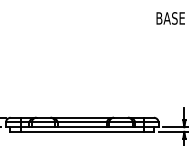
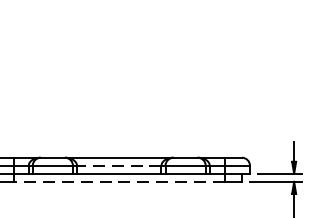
line: (82, 122) -> (119, 165), solid -> dashed
line: (82, 131) -> (119, 181), solid -> dashed

